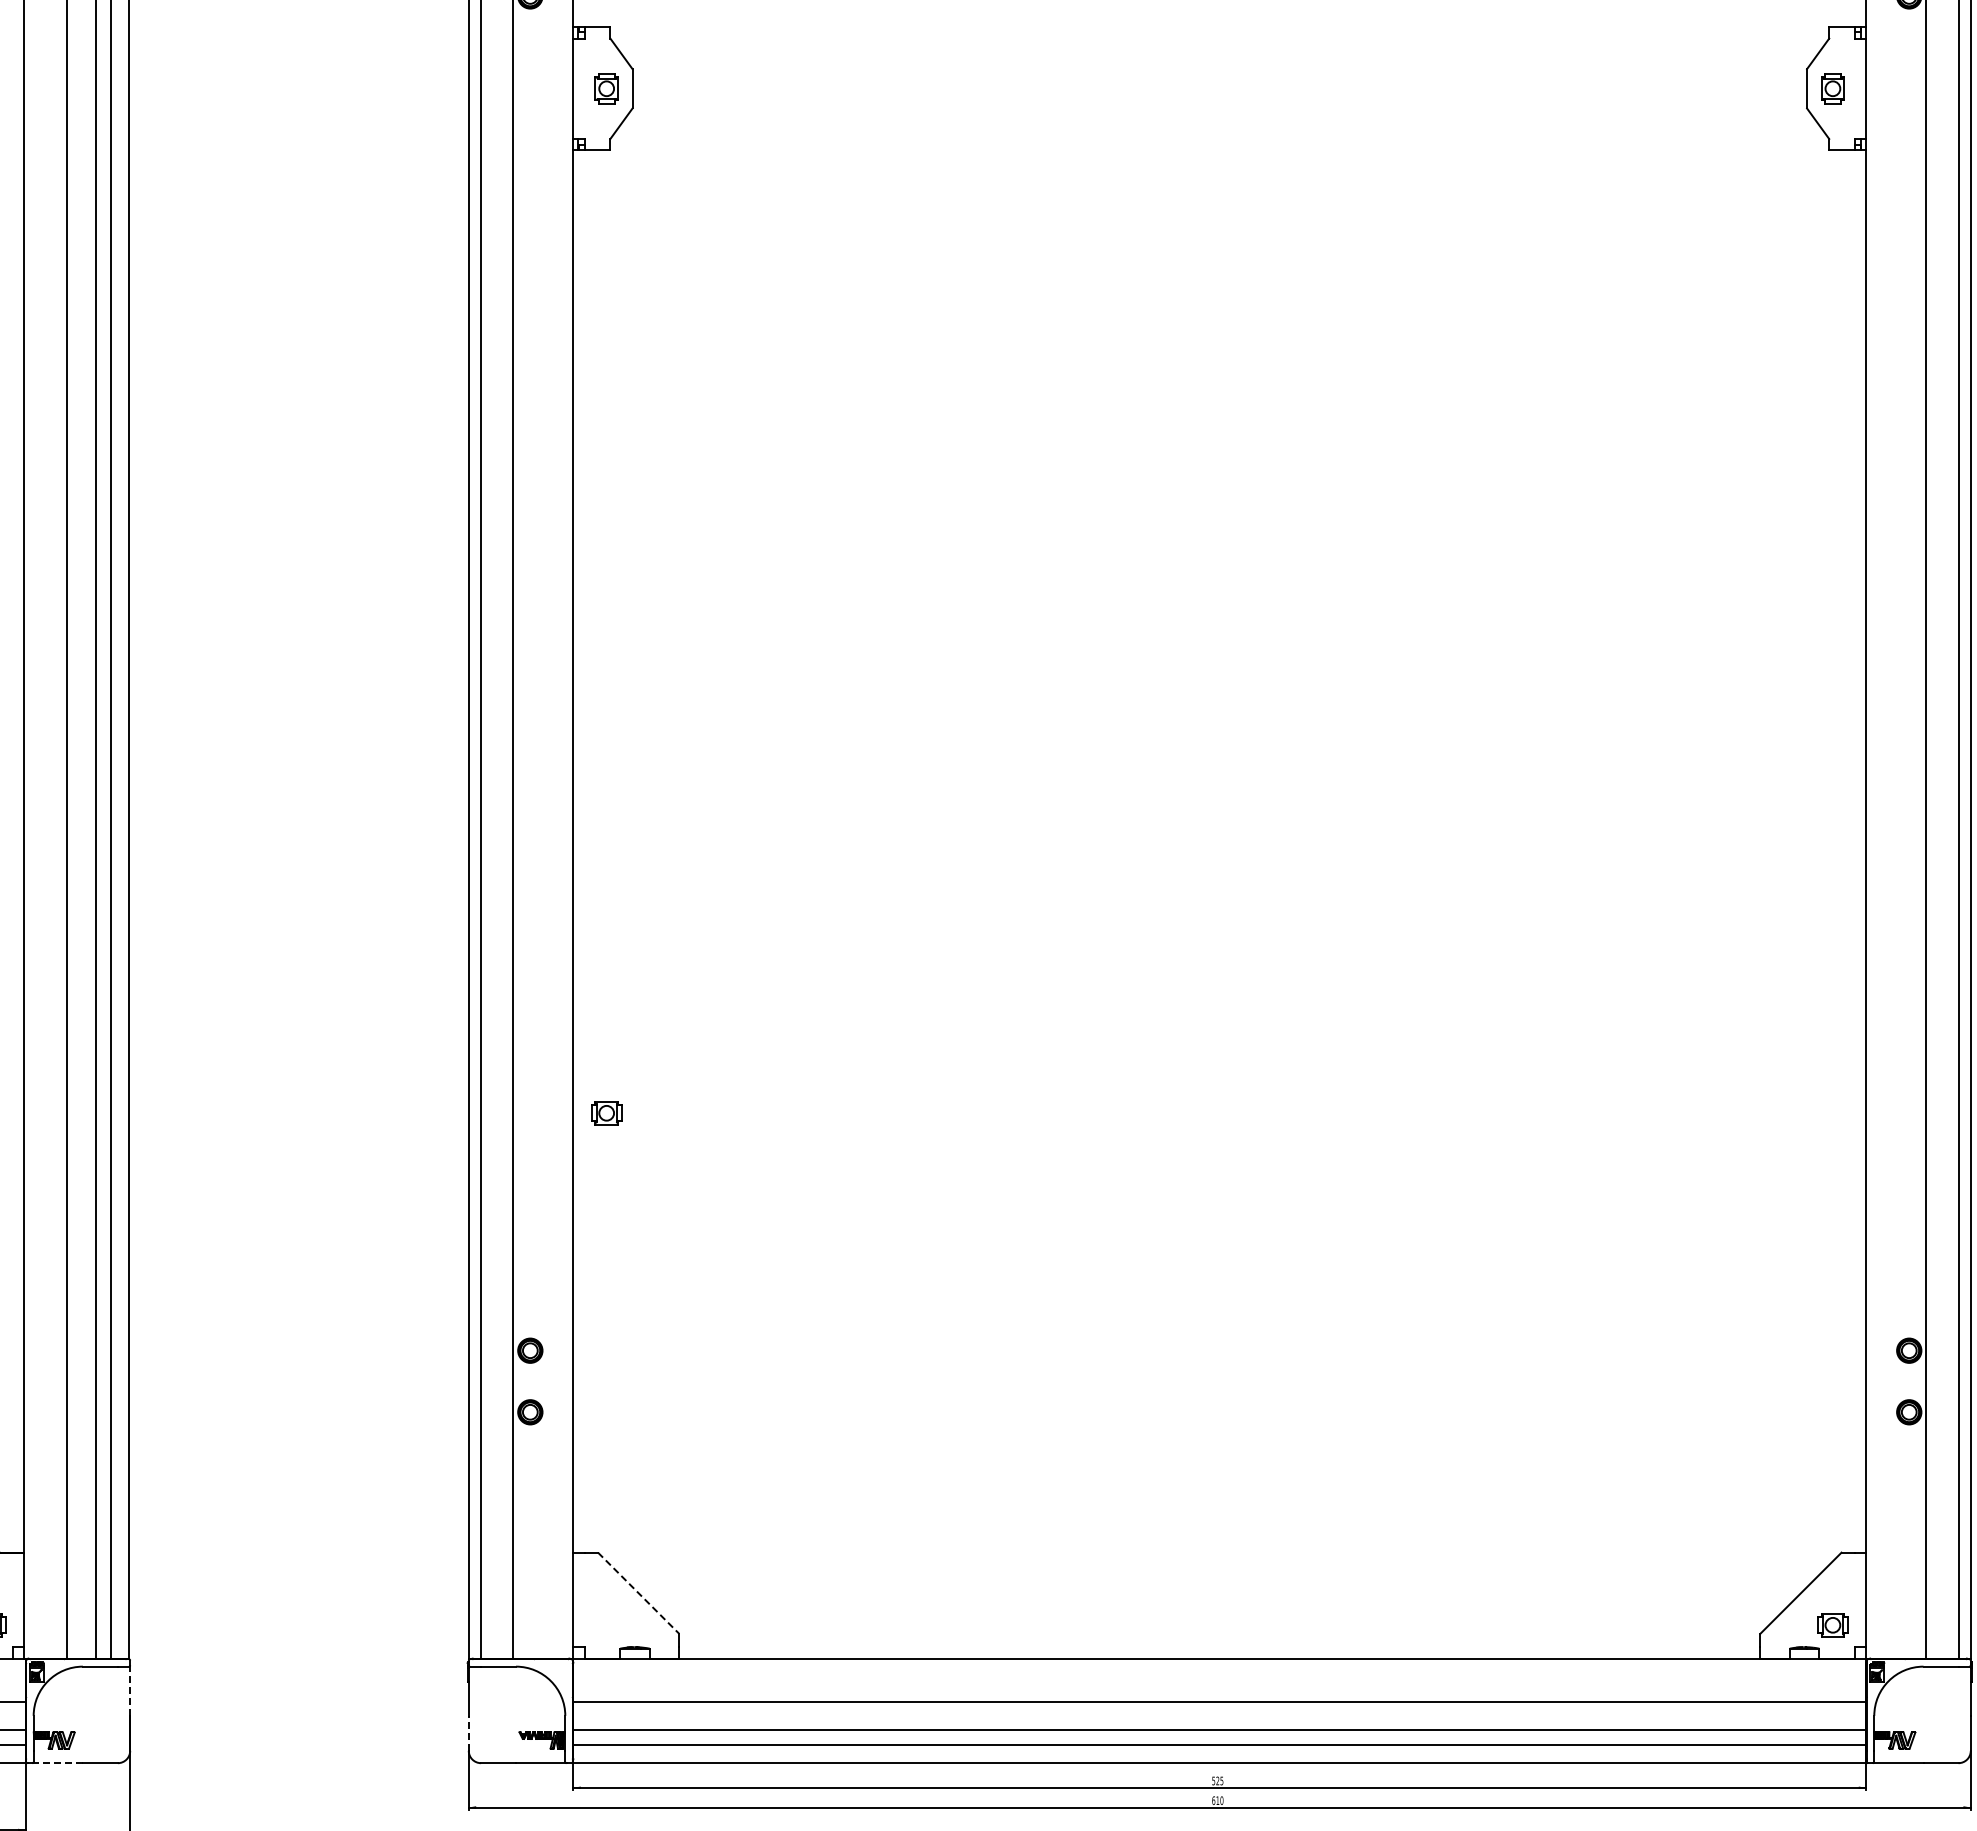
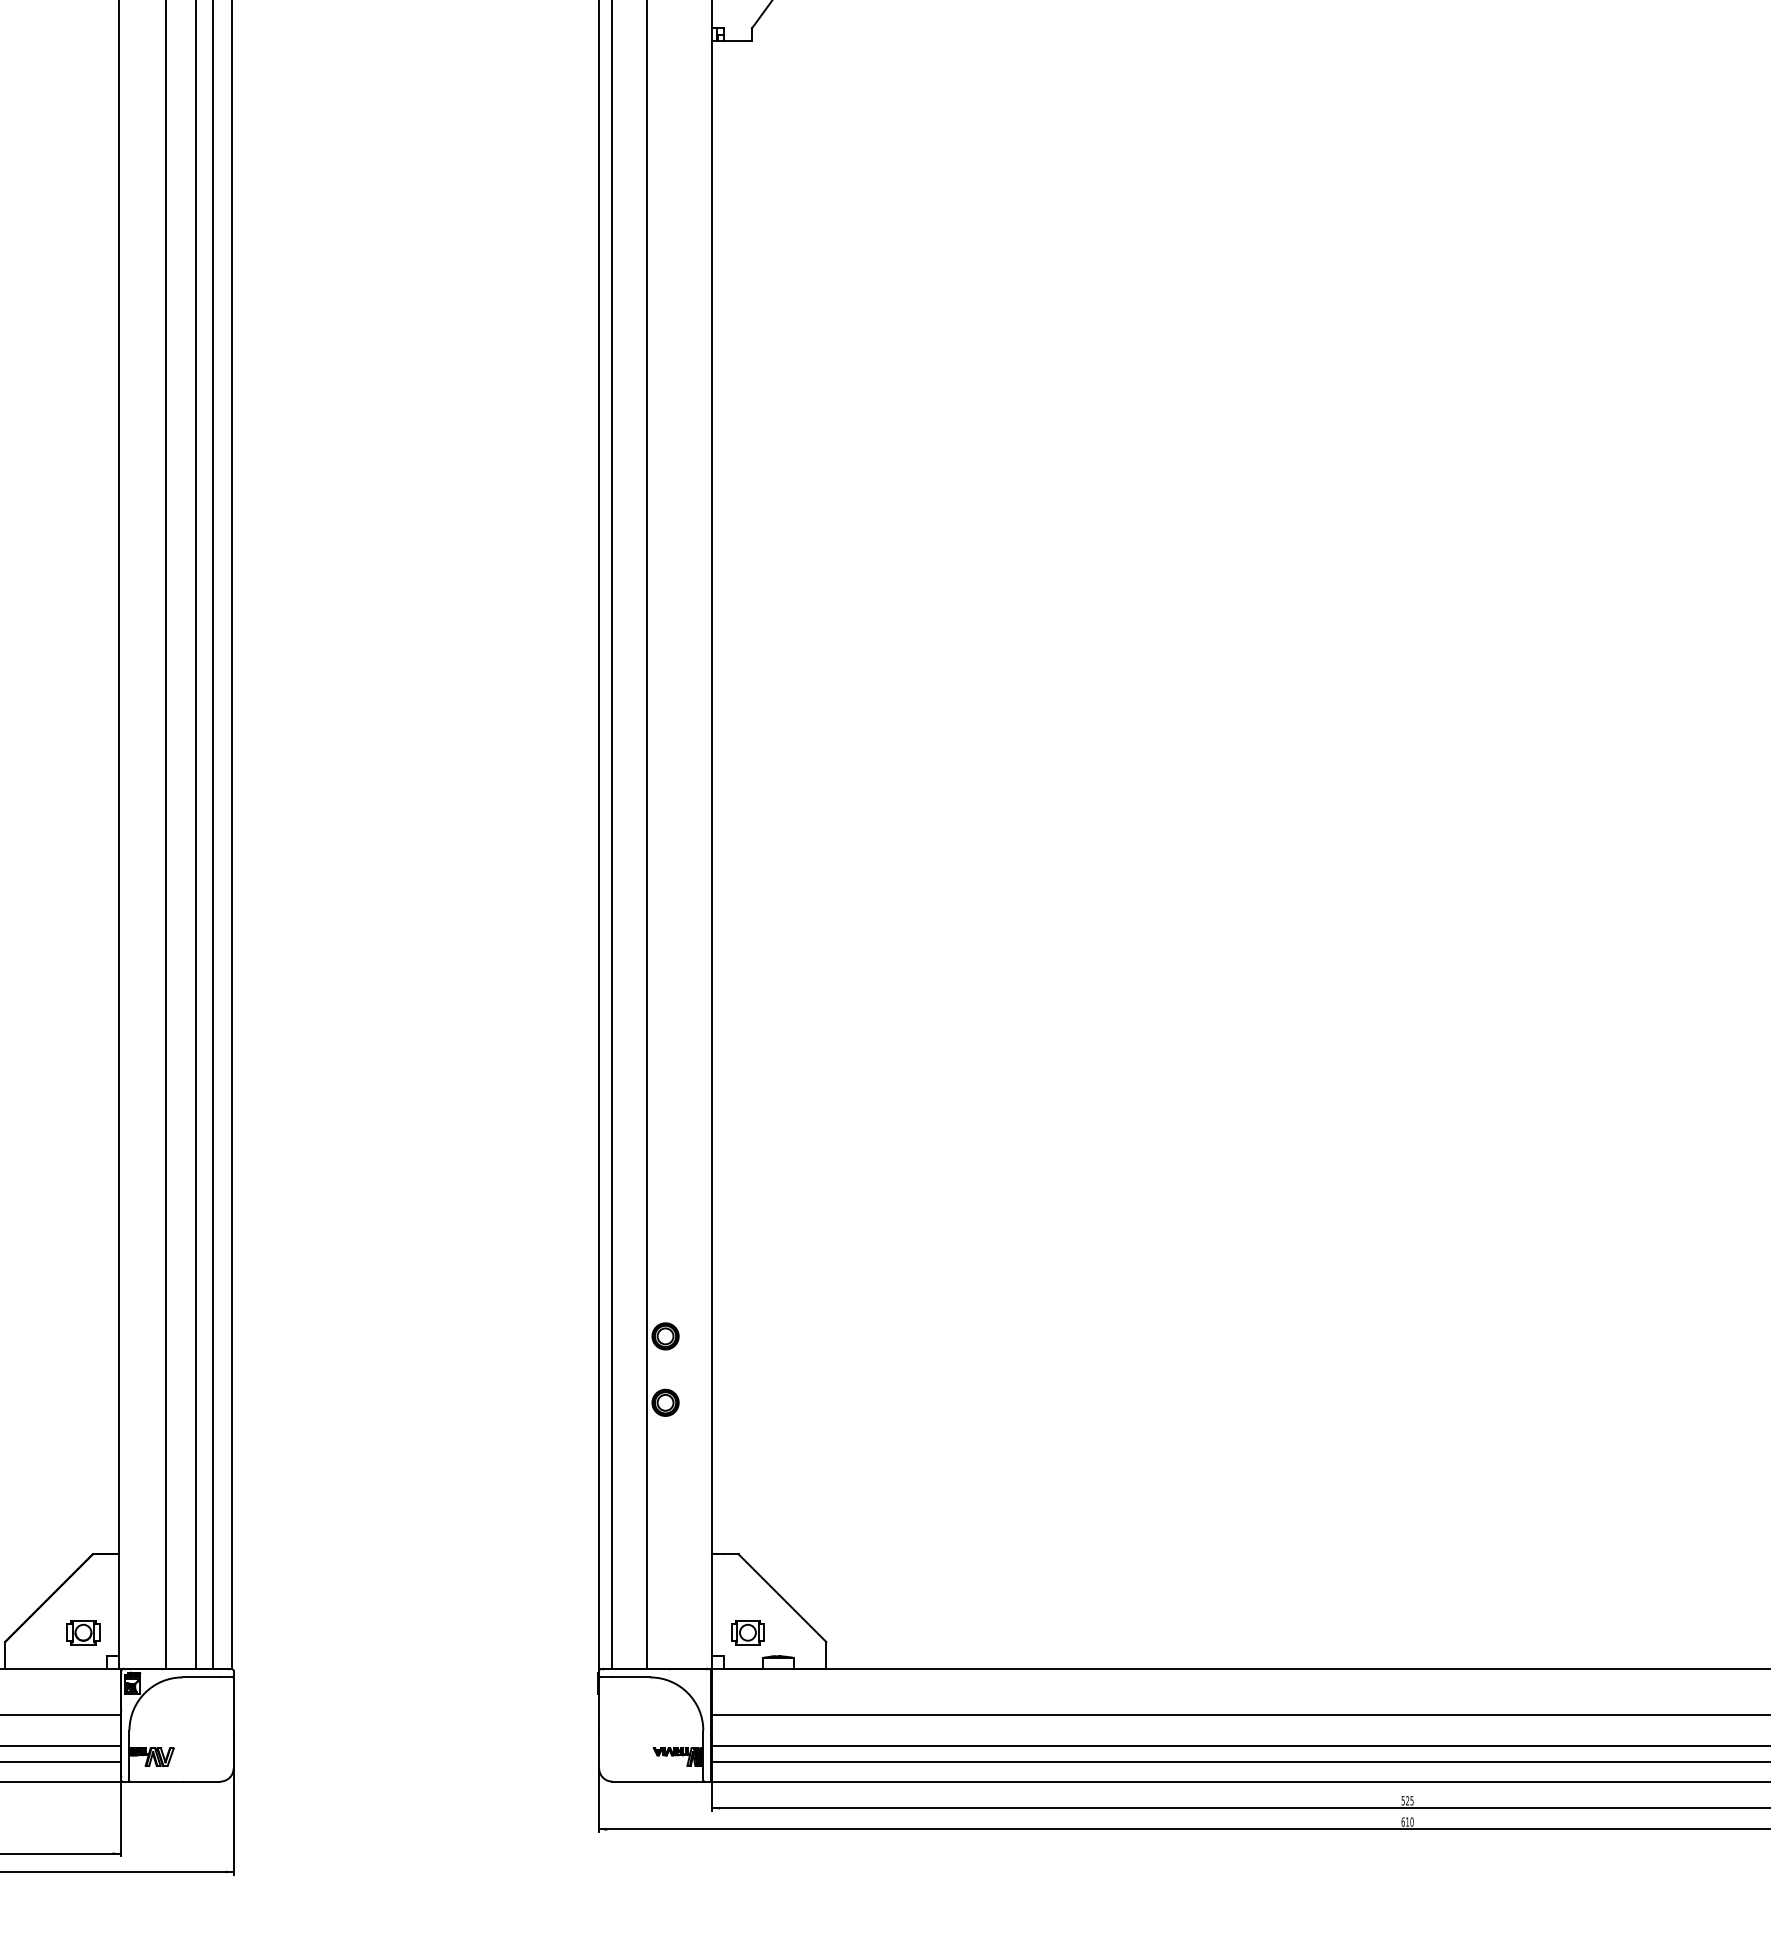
part: (606, 1113) -> (747, 1632), moved
line: (639, 1593) -> (783, 1598), dashed -> solid
line: (130, 1691) -> (233, 1704), dashed -> solid
line: (468, 1732) -> (598, 1748), dashed -> solid
line: (57, 1763) -> (155, 1781), dashed -> solid

